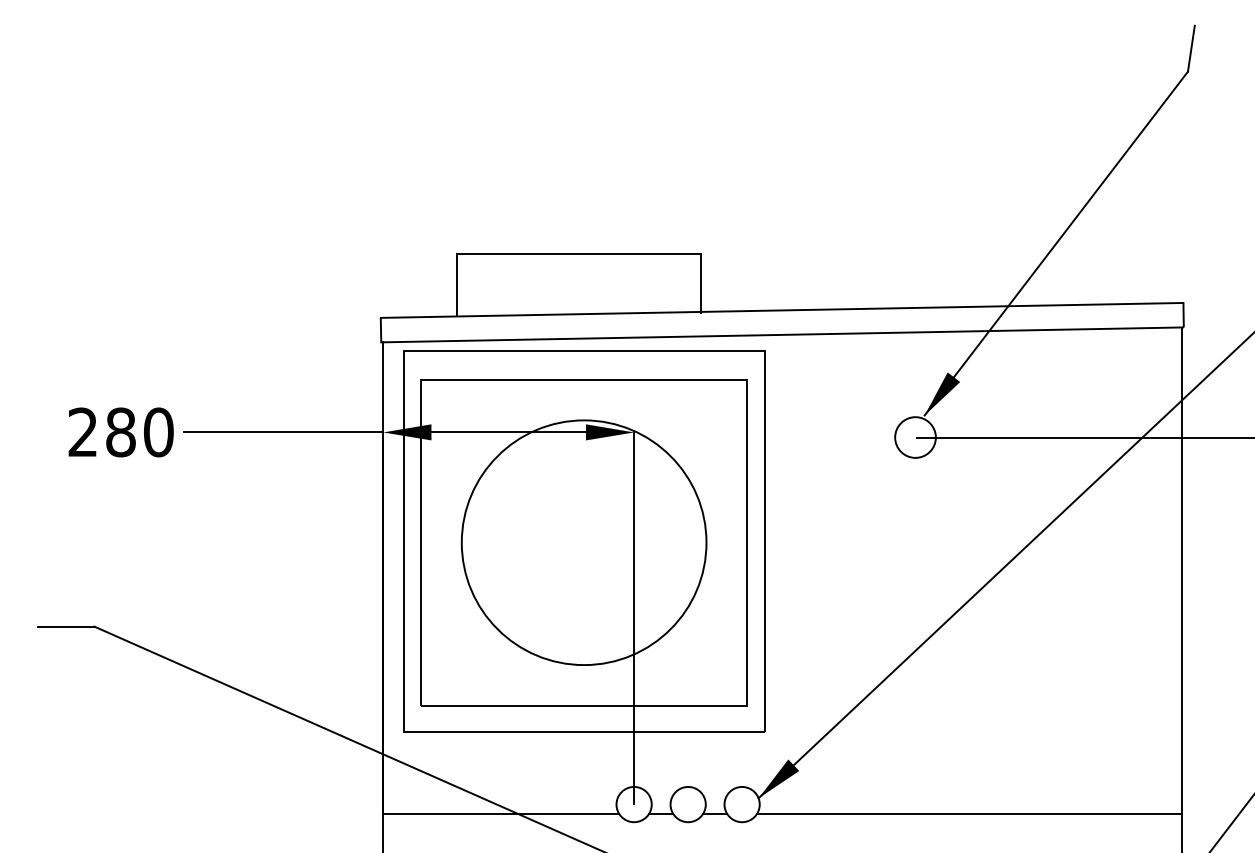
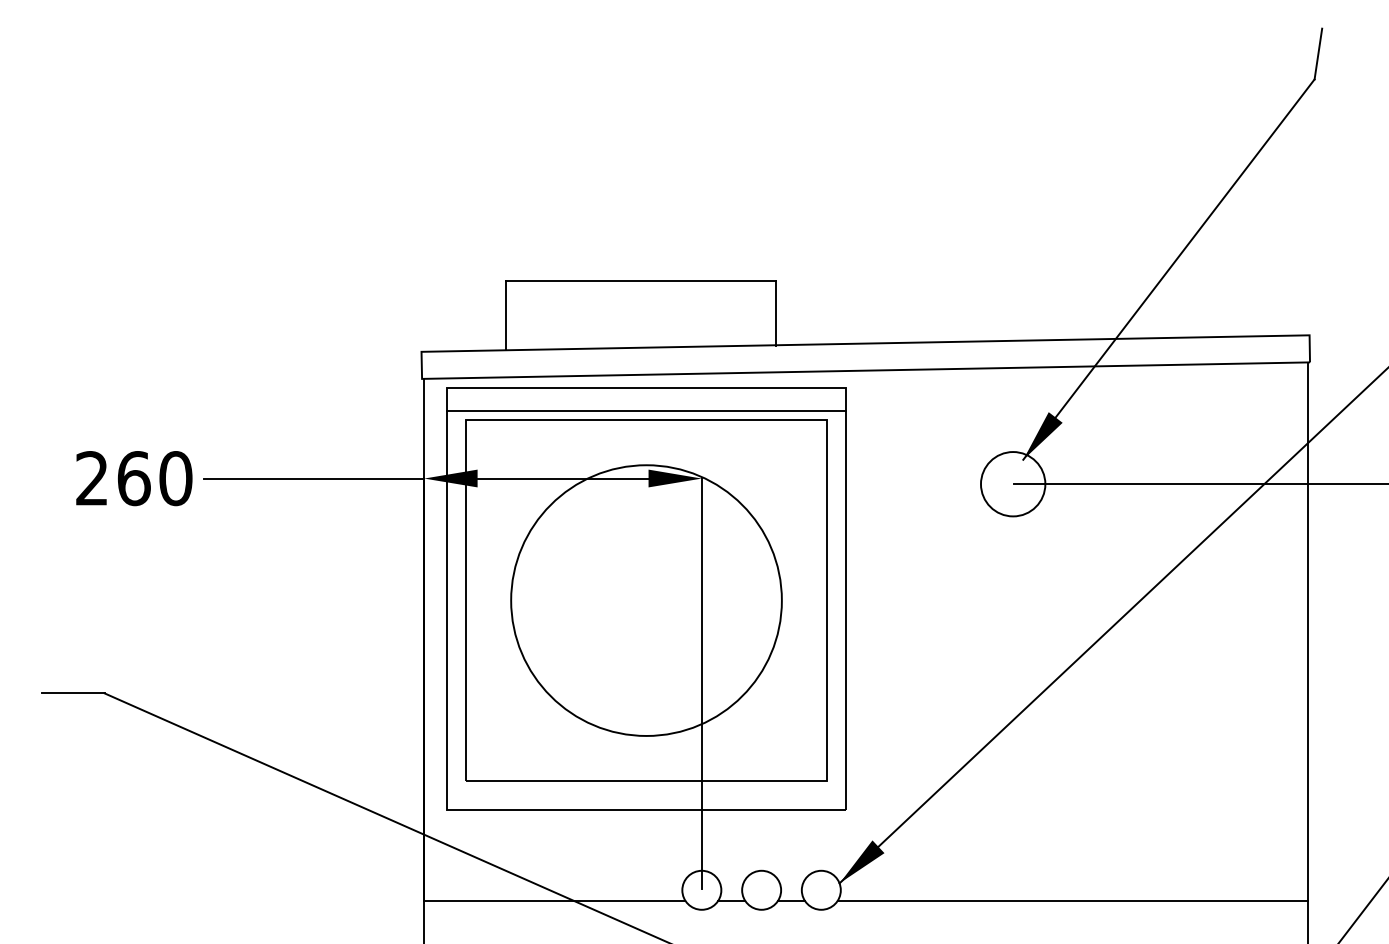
line: (583, 371) -> (645, 411), added
text: (121, 432) -> (134, 478), 280 -> 260
circle: (915, 437) -> (1013, 484), size x1.43

